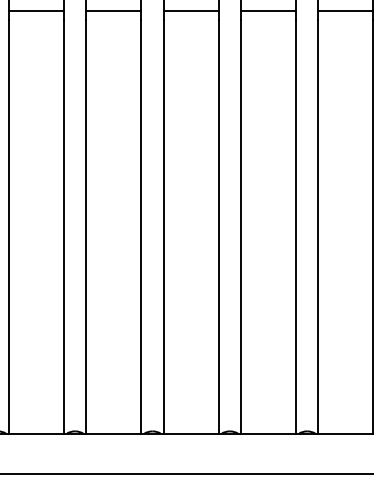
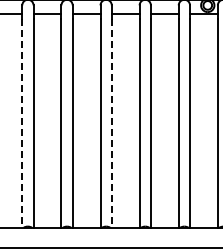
line: (64, 227) -> (22, 123), solid -> dashed
line: (240, 227) -> (111, 123), solid -> dashed

